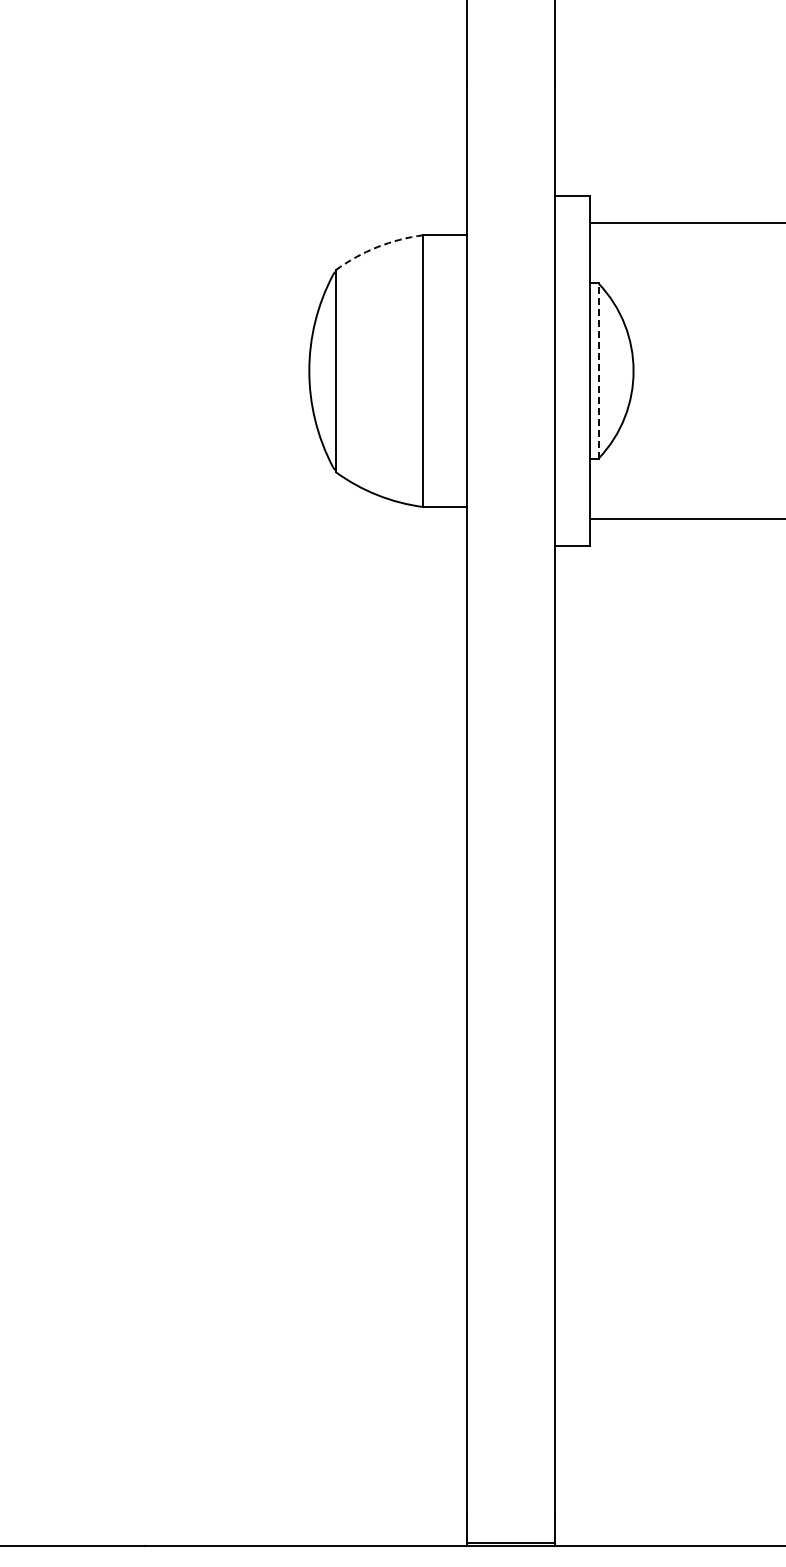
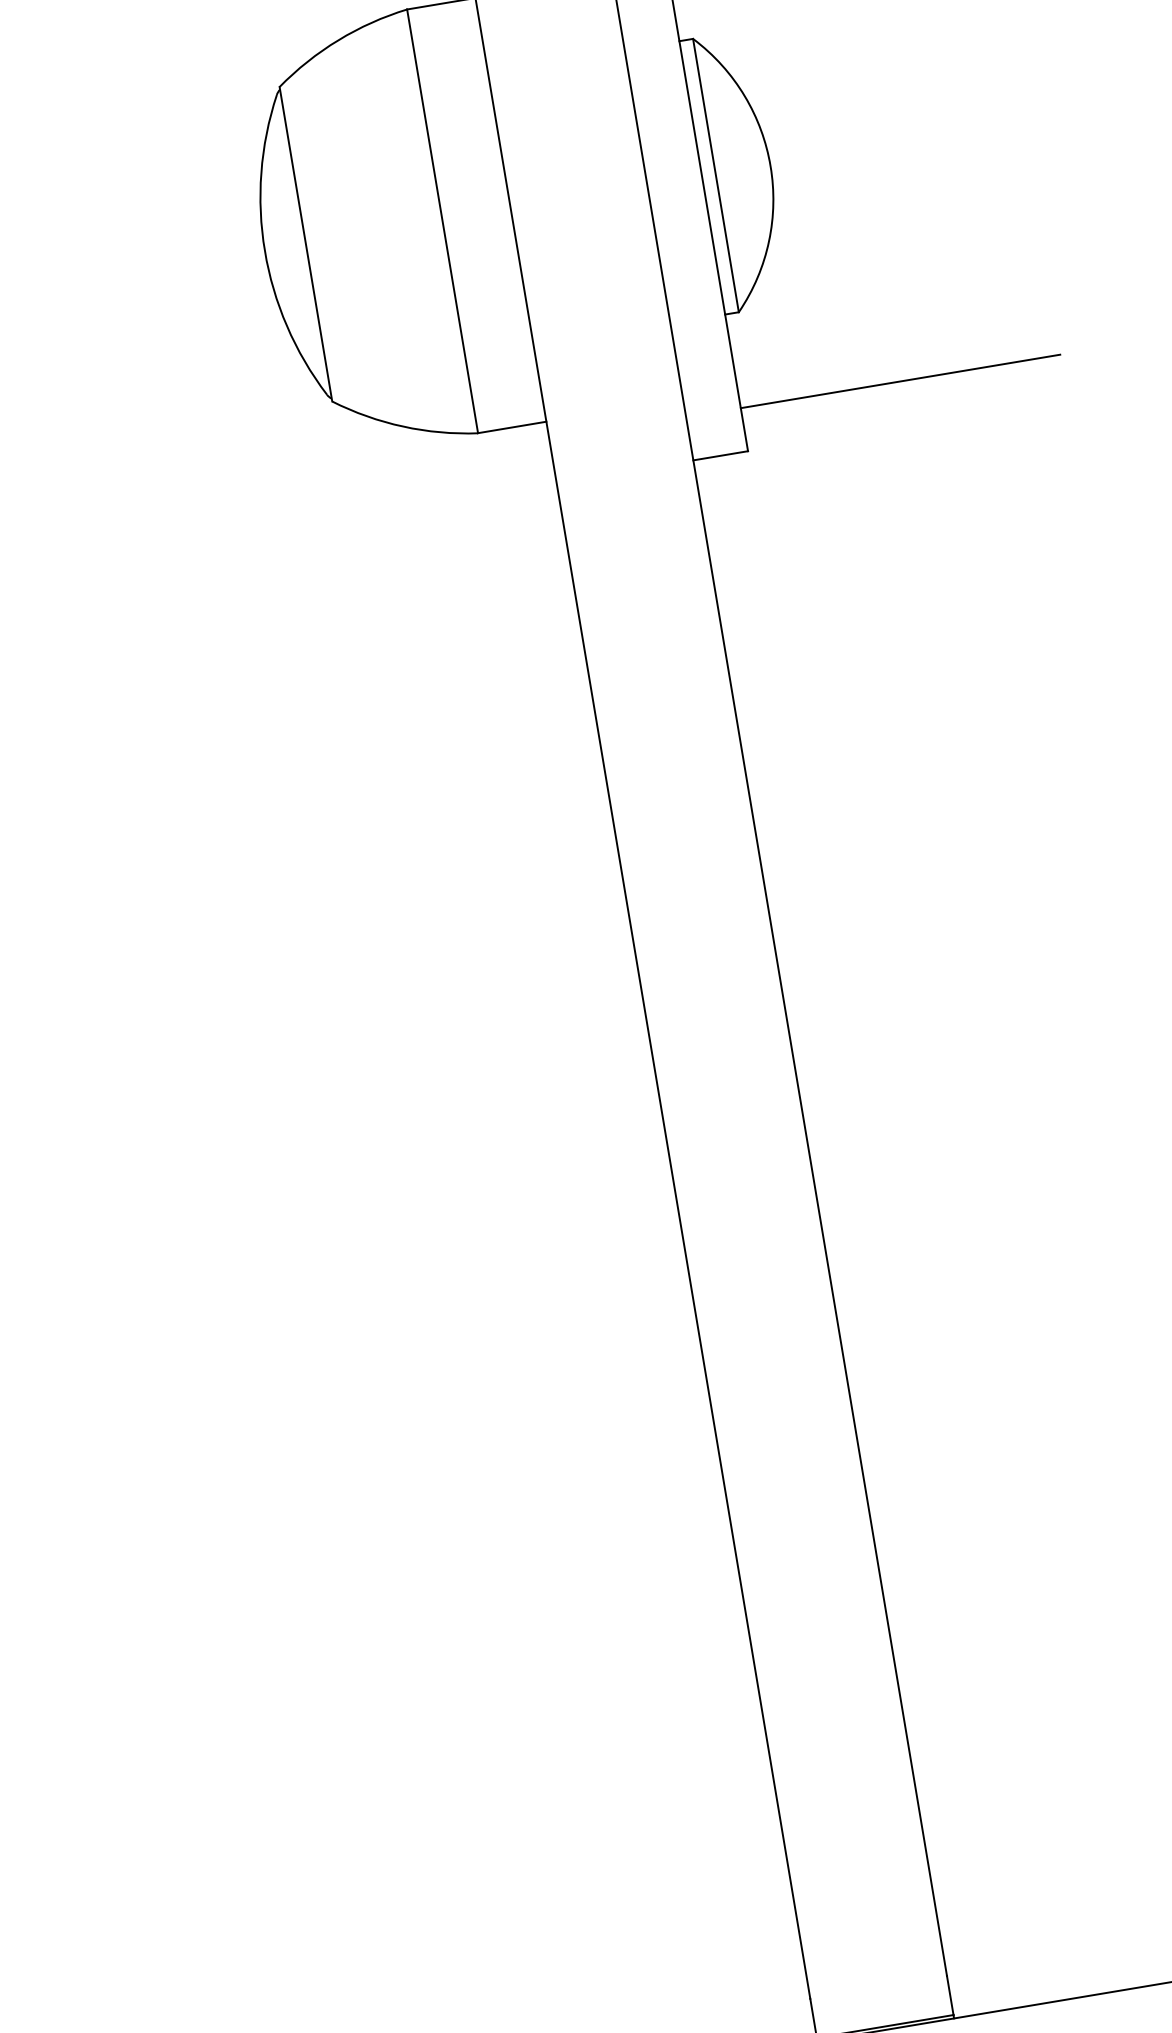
arc: (377, 247) -> (339, 40), dashed -> solid
line: (598, 371) -> (716, 176), dashed -> solid

